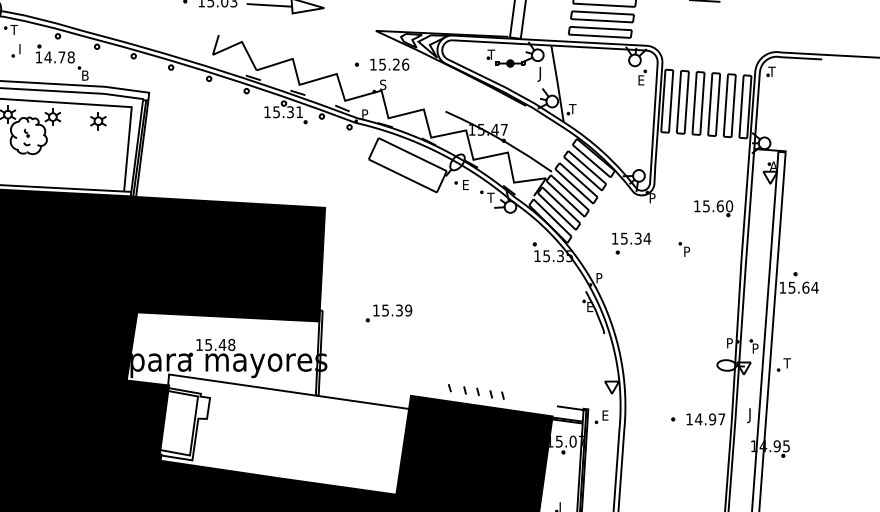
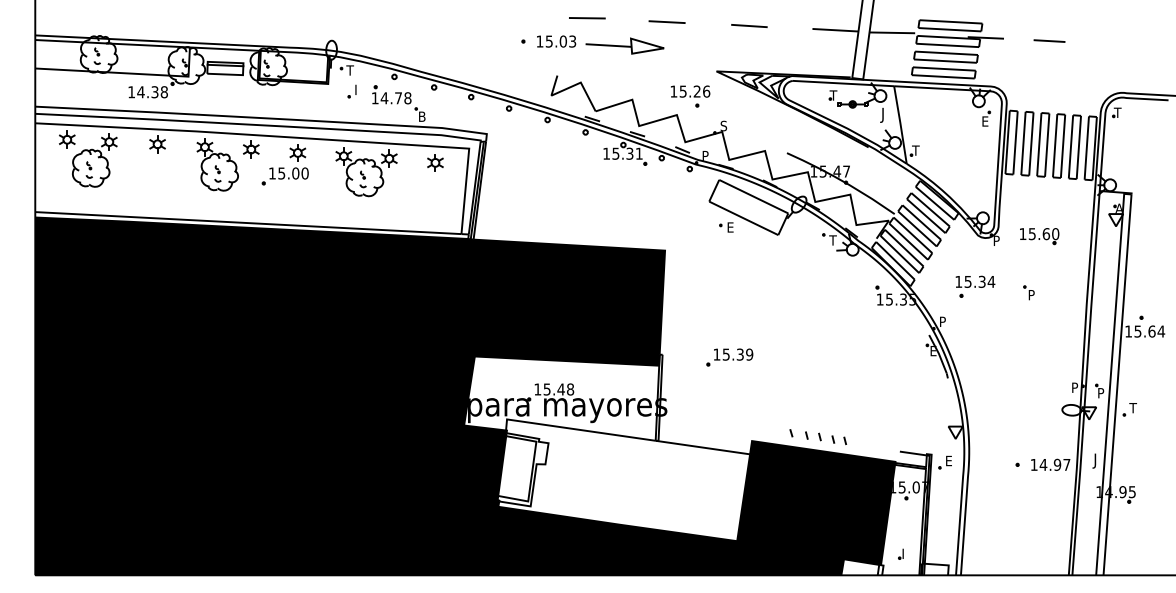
text: (389, 64) -> (690, 91), moved
part: (461, 185) -> (726, 227), moved
part: (713, 208) -> (1039, 236), moved

